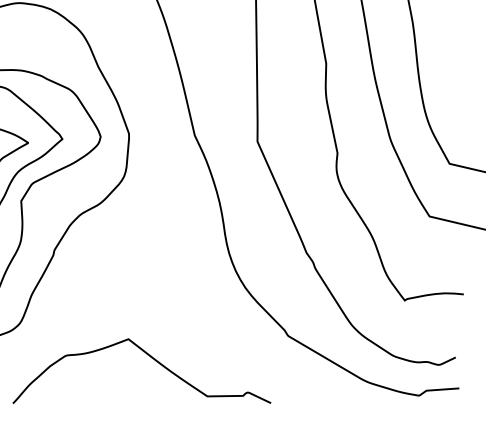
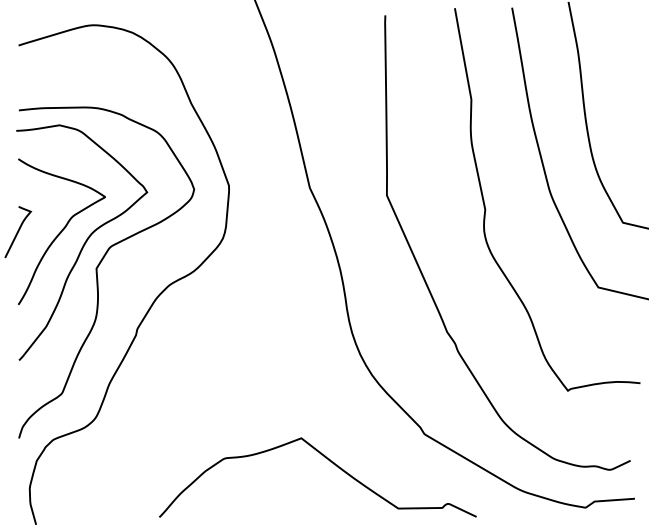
curve: (151, 358) -> (329, 461), moved

